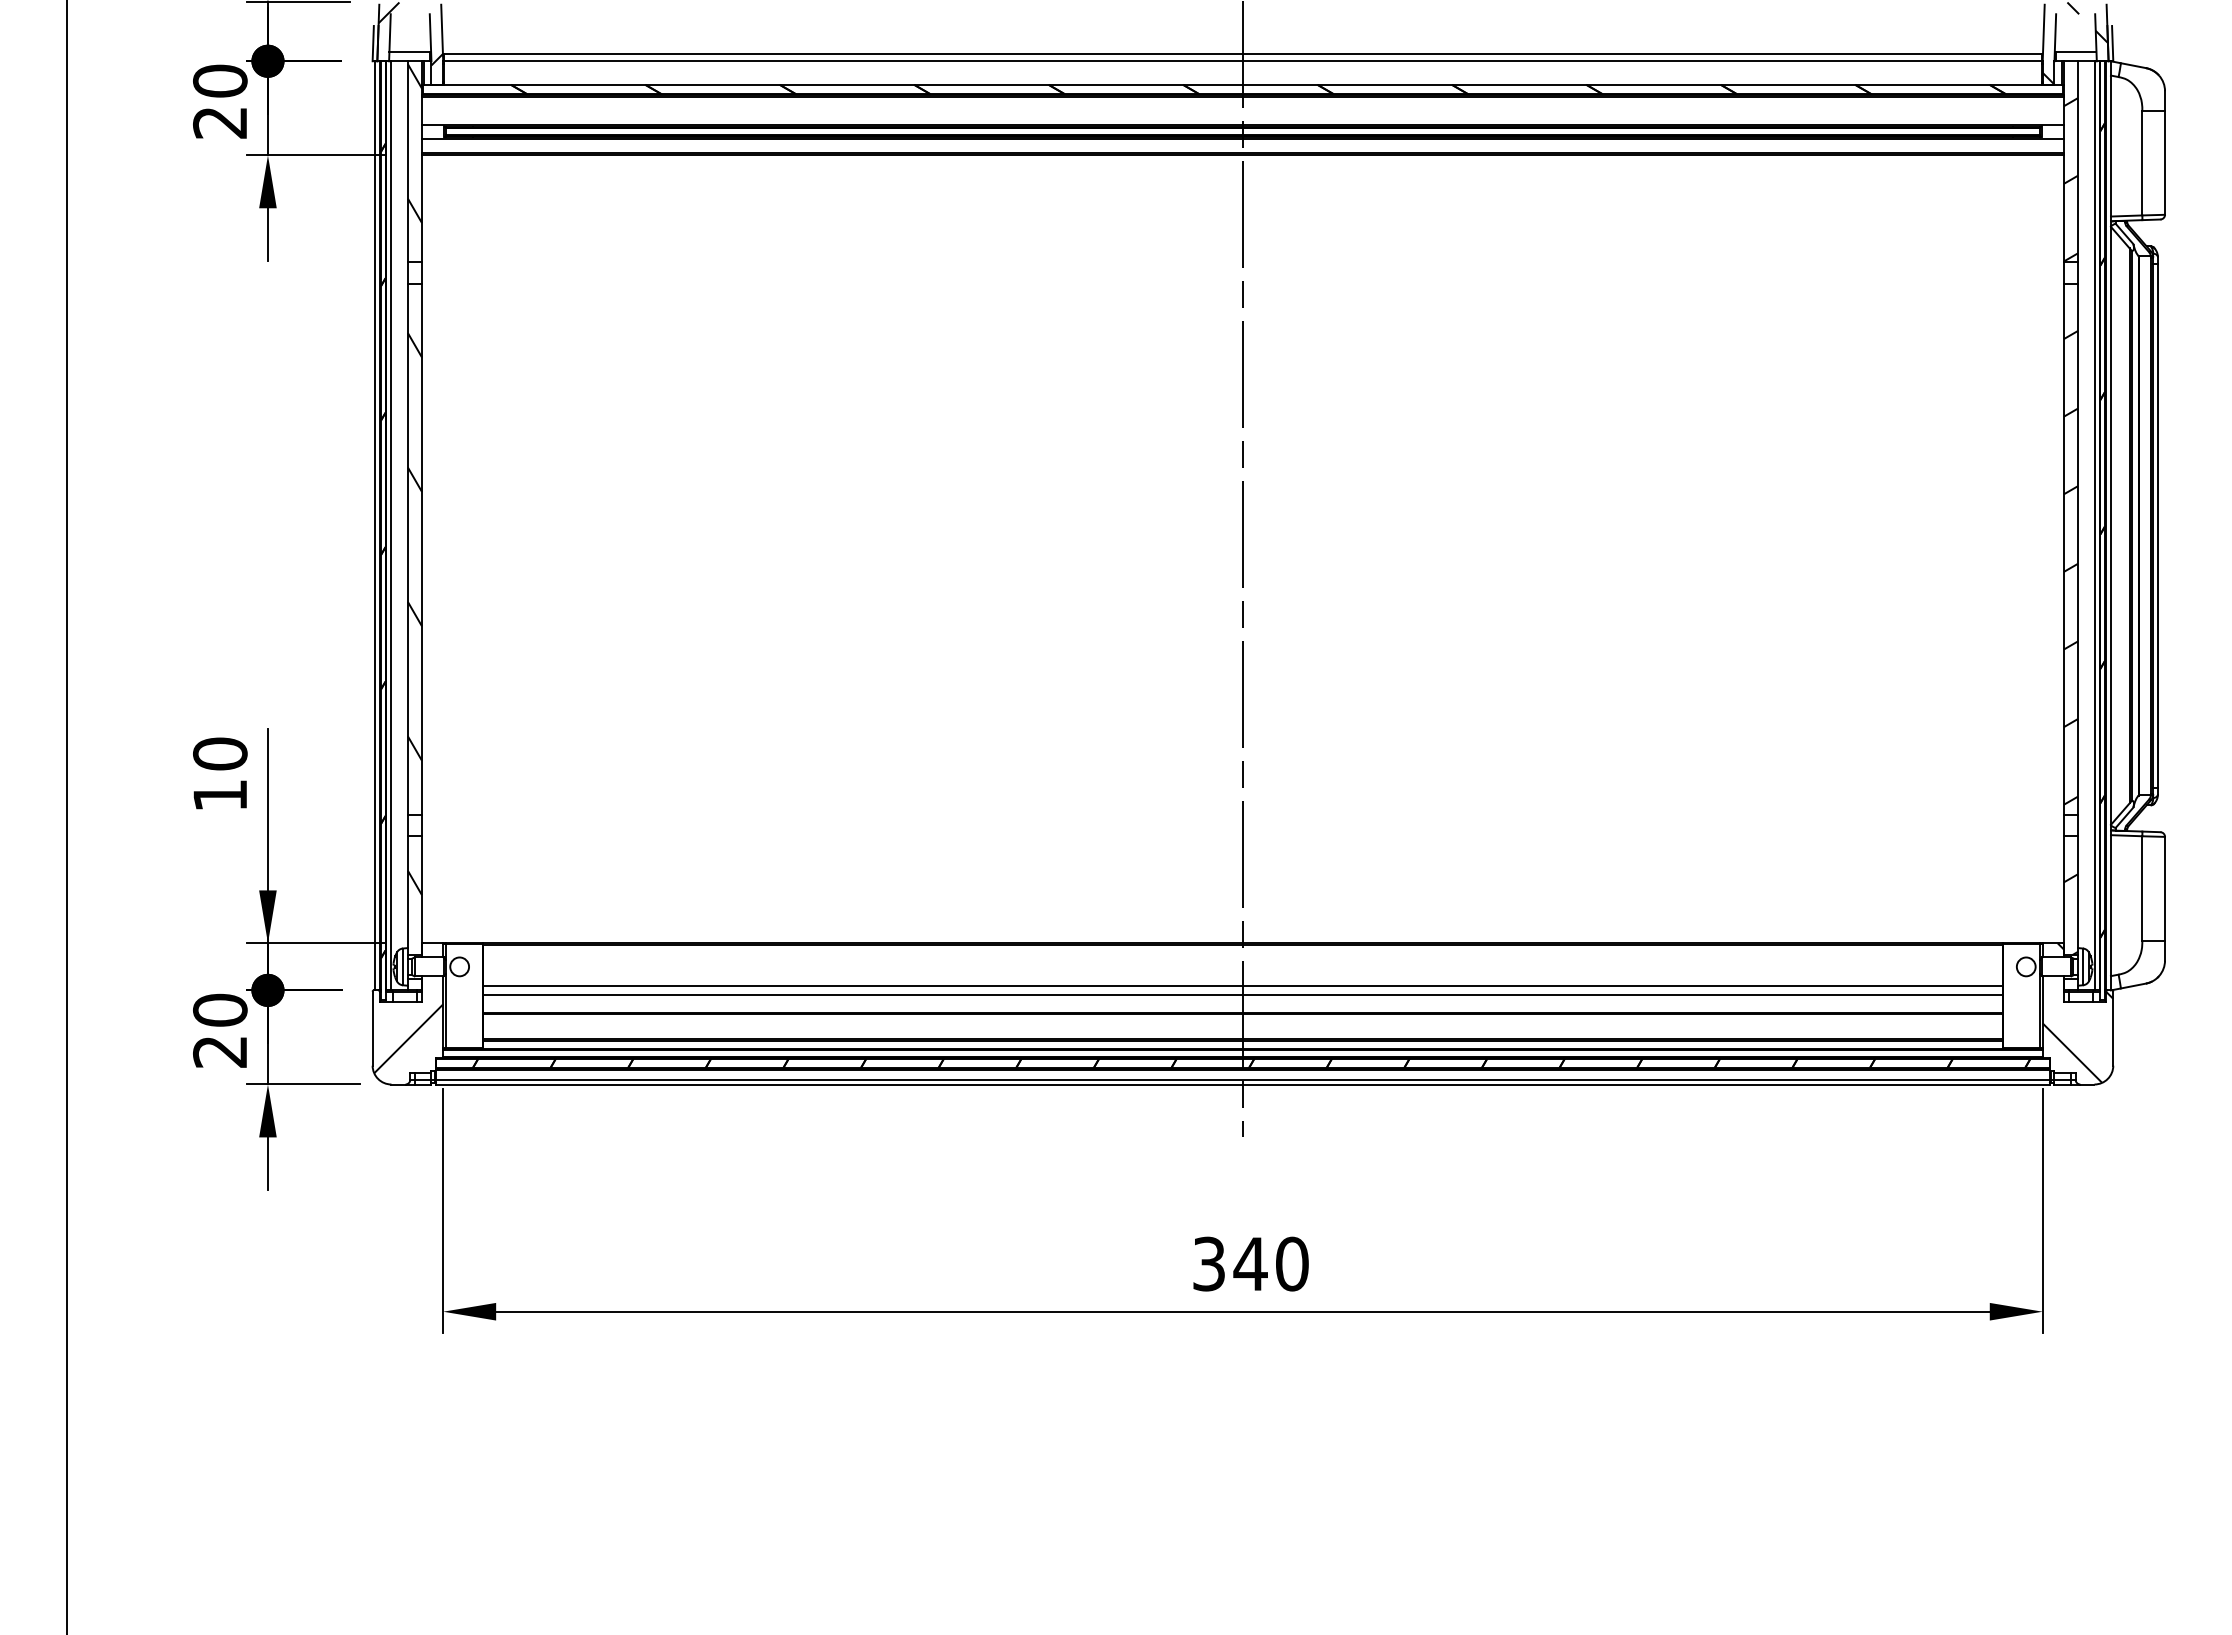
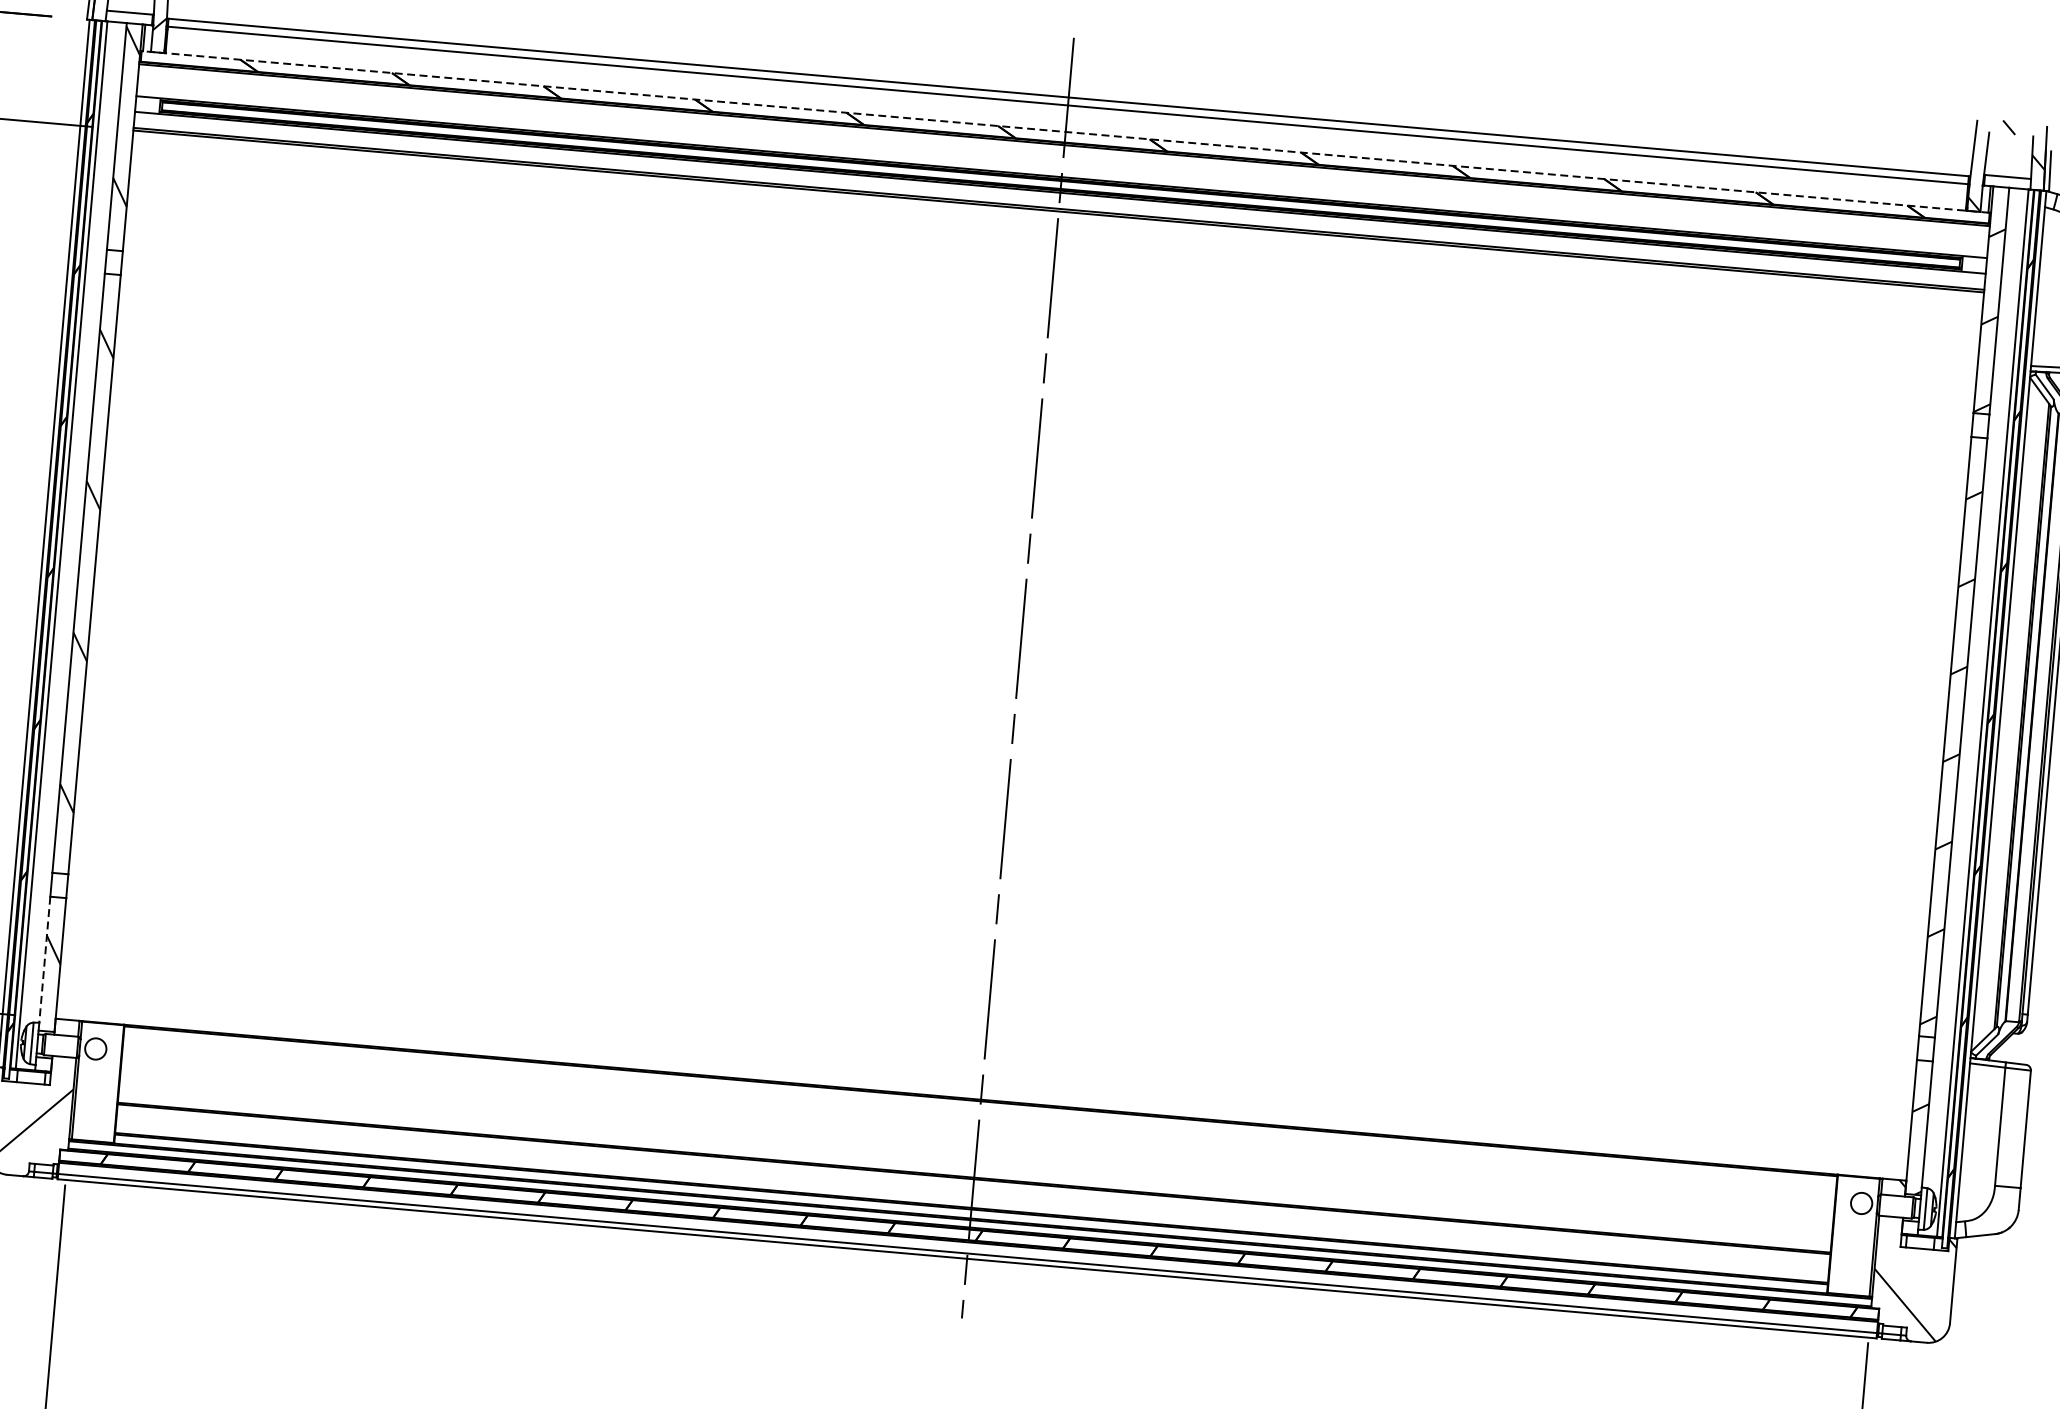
line: (1242, 84) -> (1065, 131), solid -> dashed
line: (407, 892) -> (44, 959), solid -> dashed
line: (1242, 985) -> (976, 1147), removed
line: (1242, 995) -> (975, 1158), removed

